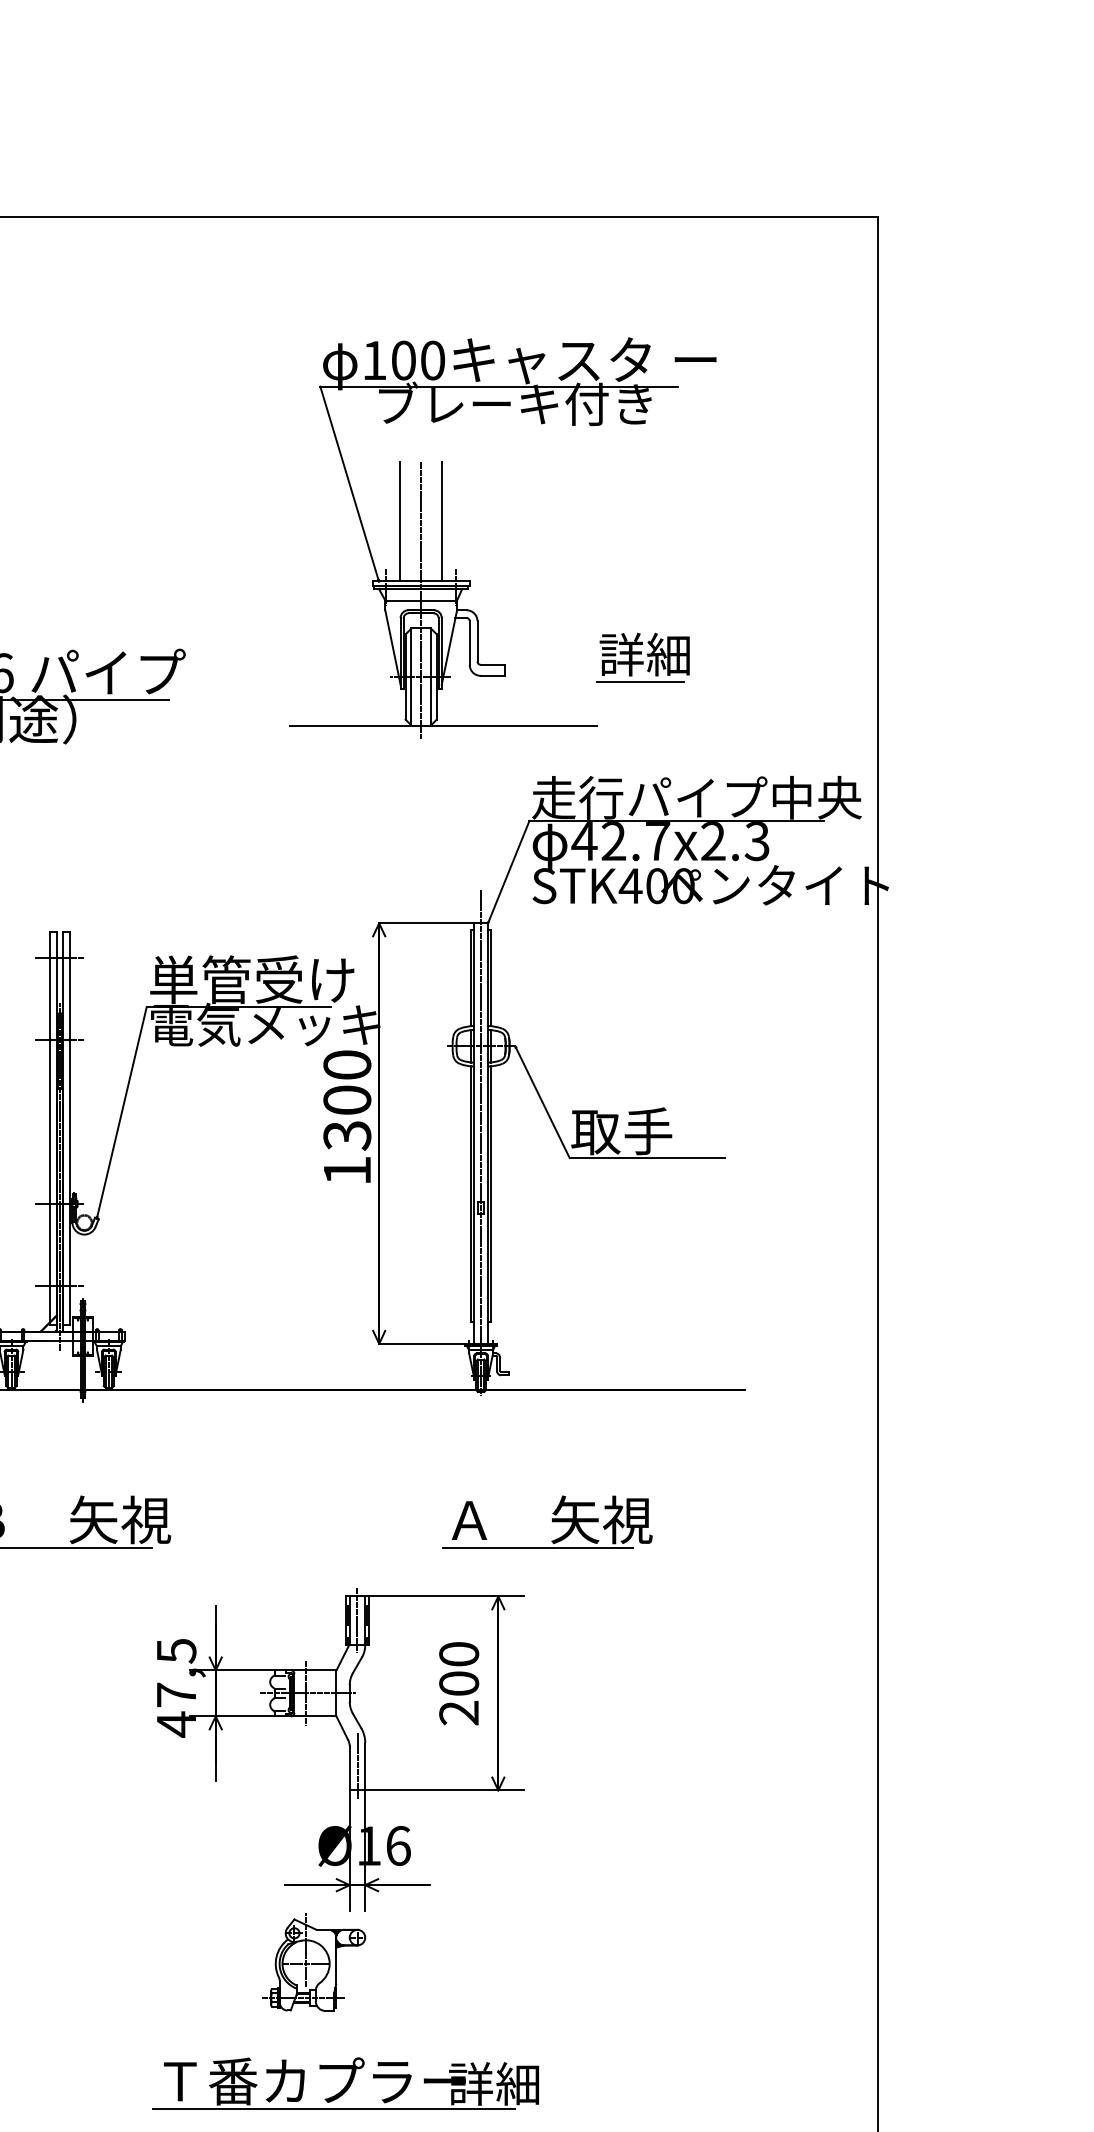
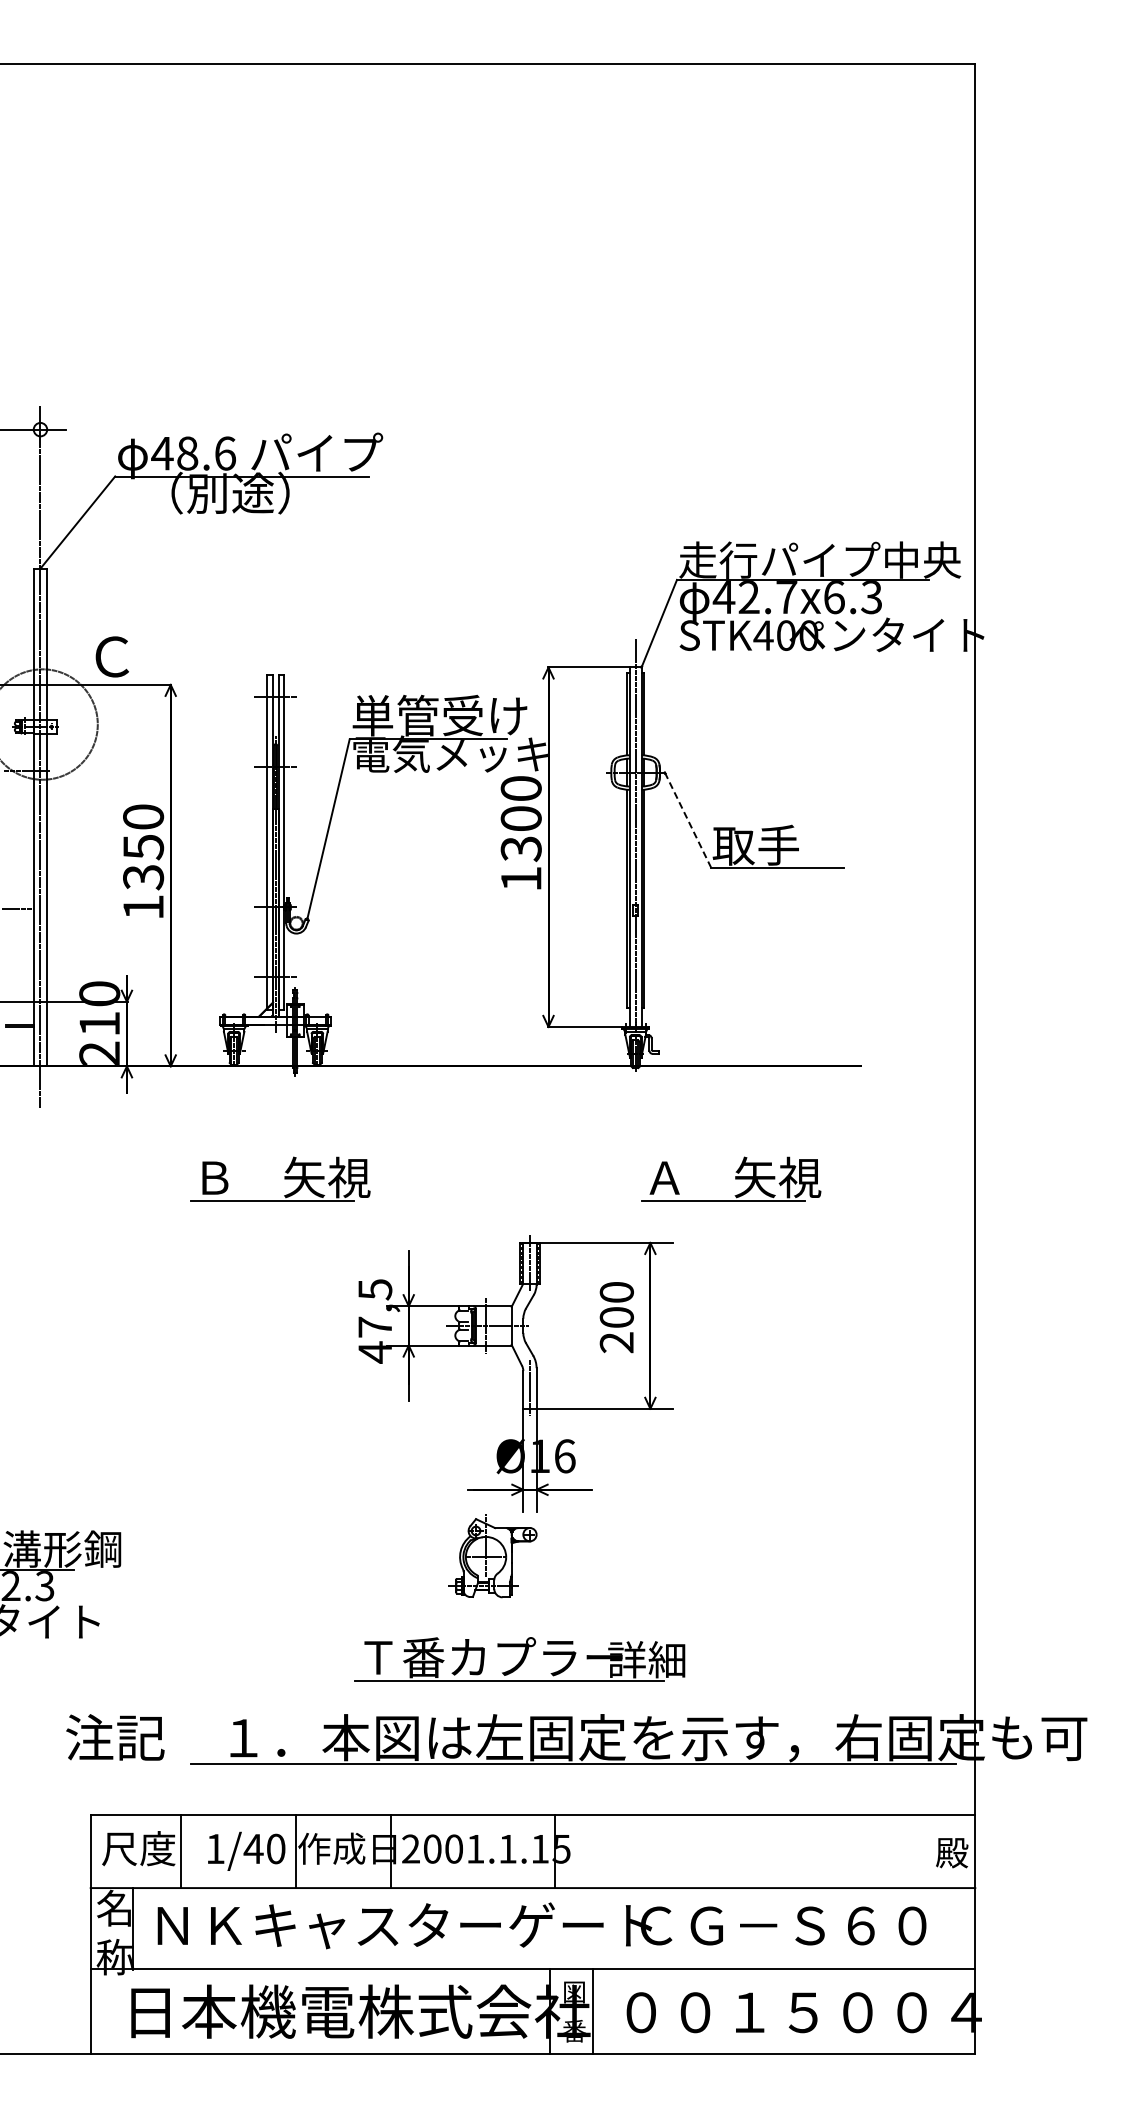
part: (470, 580) -> (626, 374), removed
text: (713, 841) -> (834, 597), 42.7x2.3 -> 42.7x6.3
line: (542, 1102) -> (688, 820), solid -> dashed
part: (547, 1521) -> (731, 1178), moved

